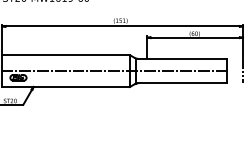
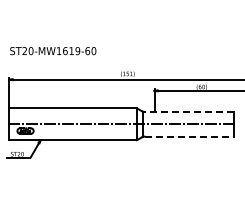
line: (182, 59) -> (189, 112), solid -> dashed
line: (183, 83) -> (190, 136), solid -> dashed

